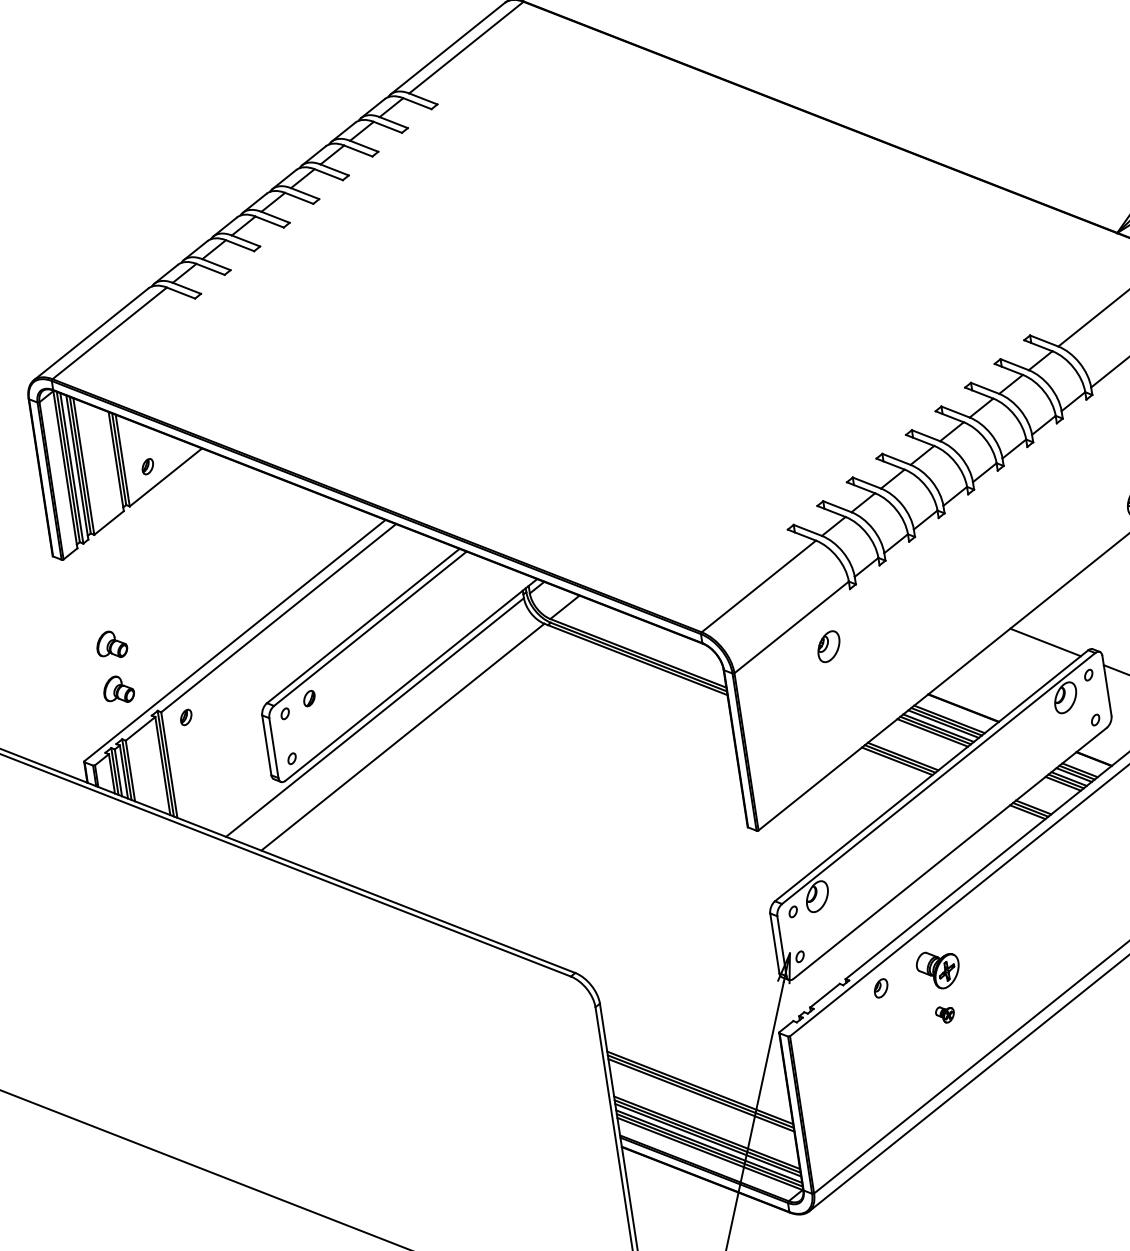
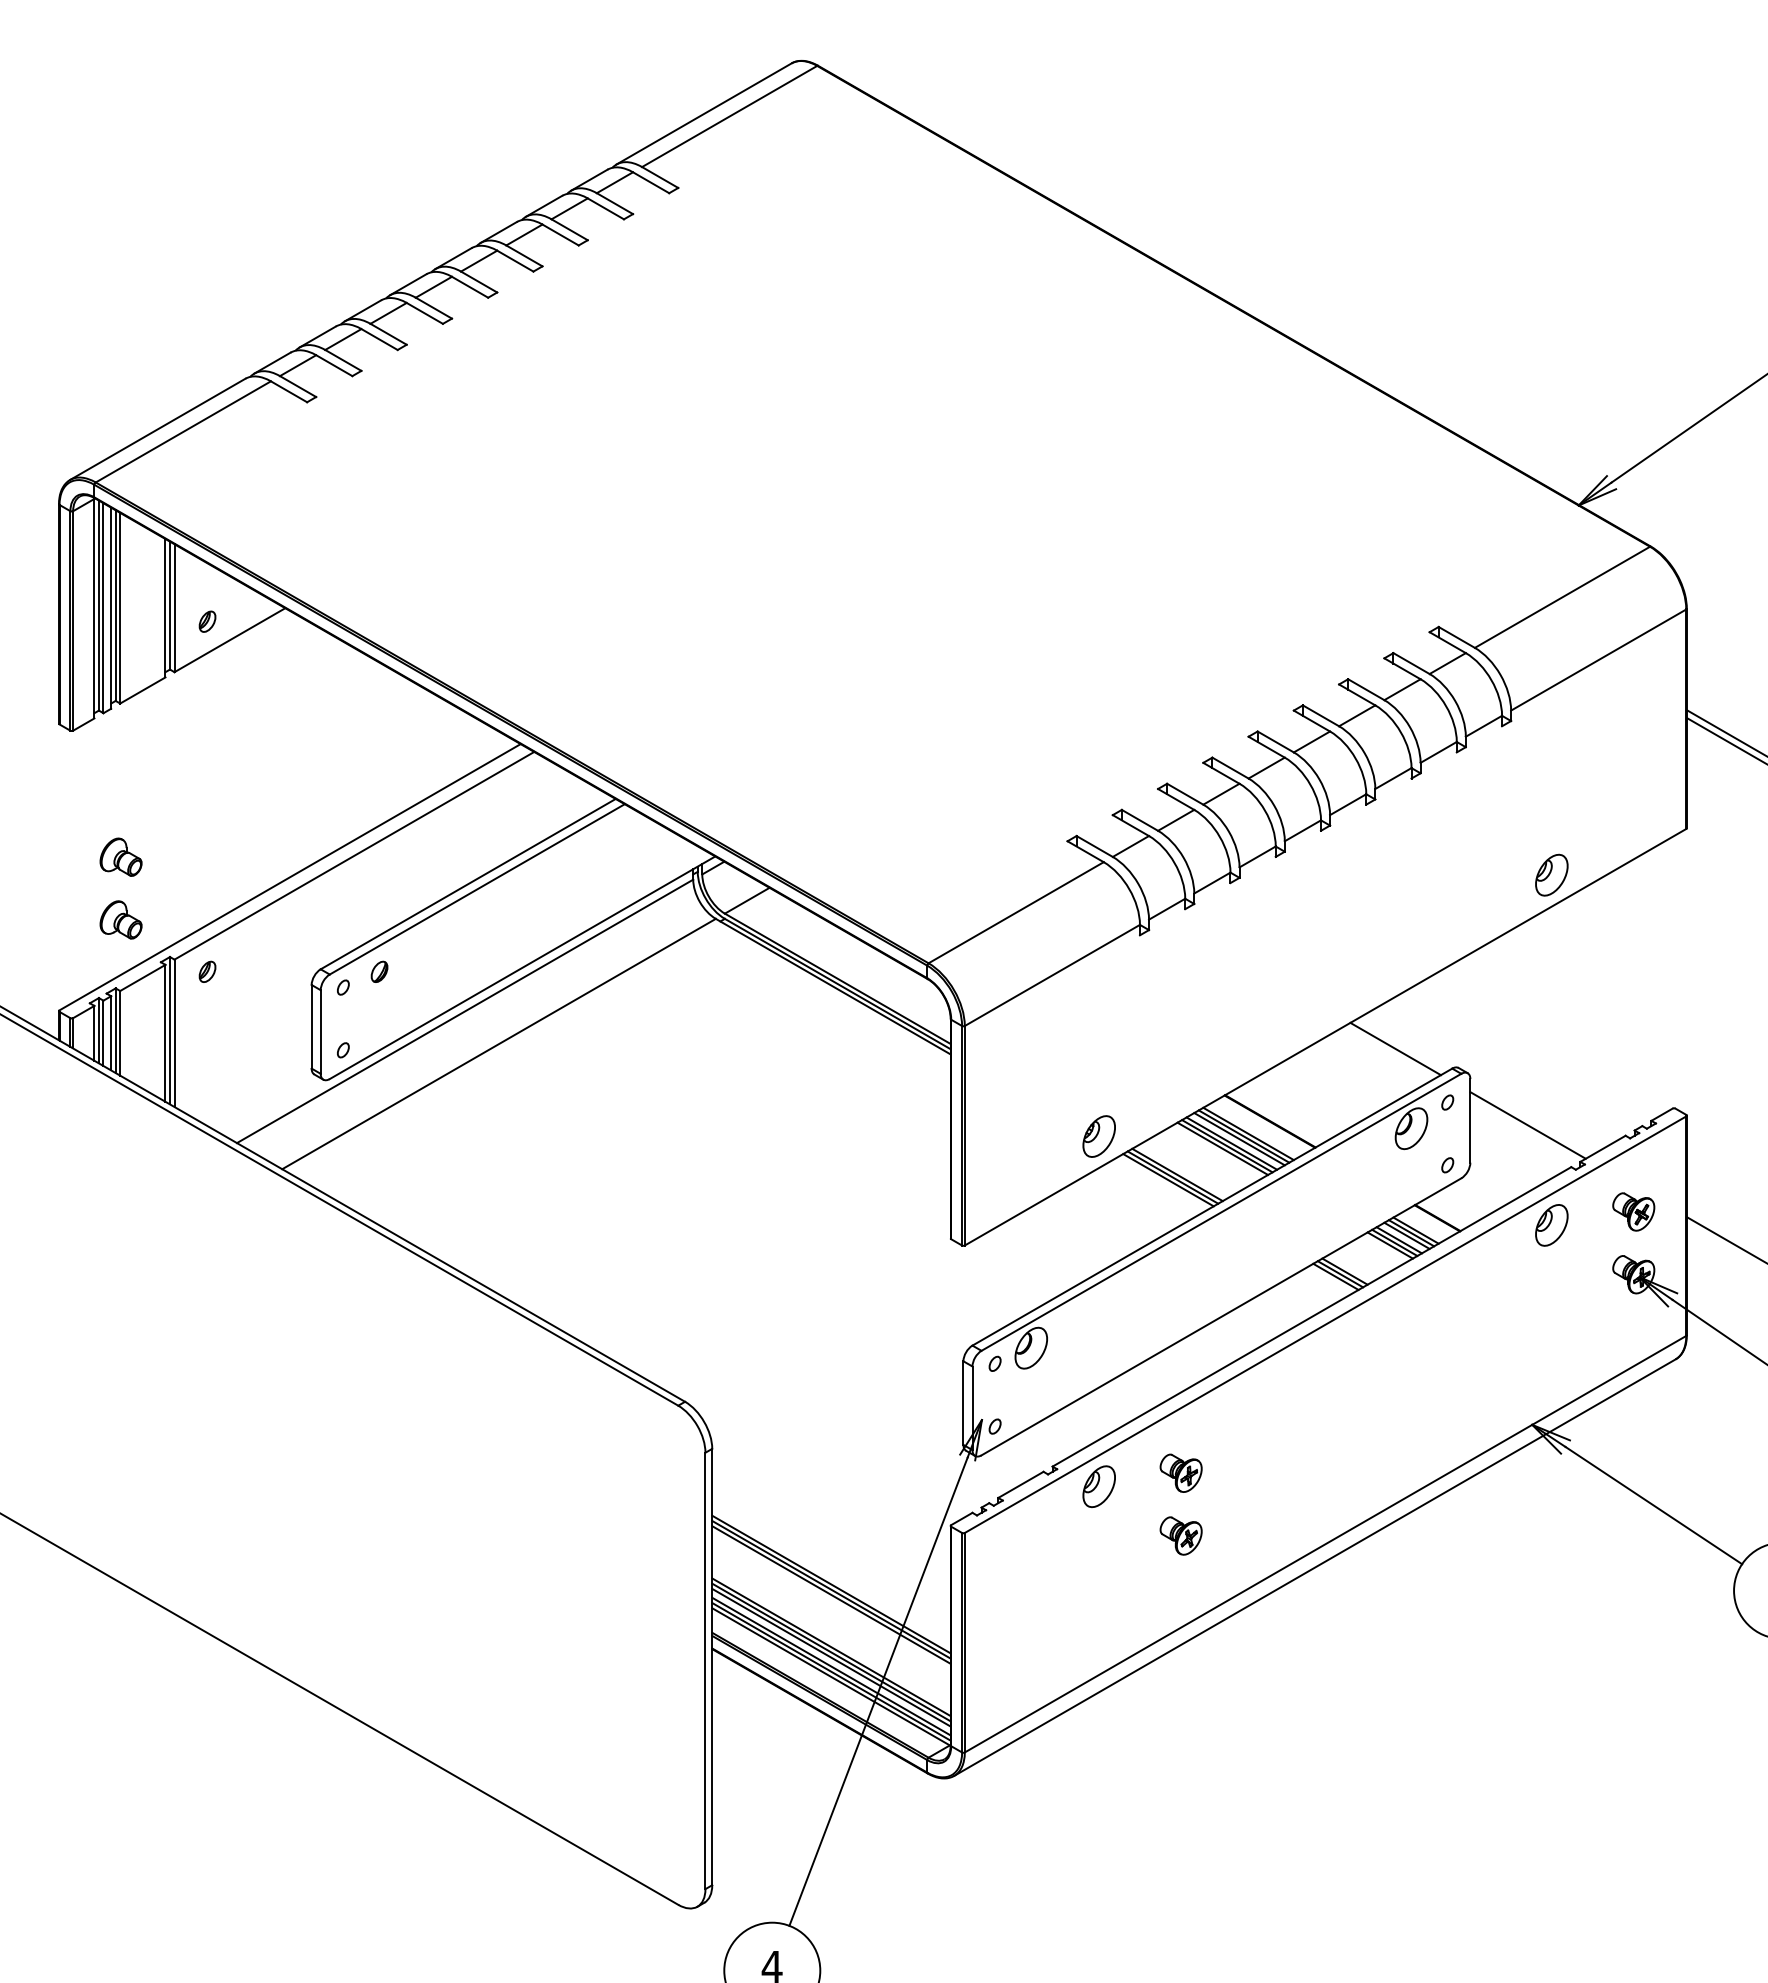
part: (828, 646) -> (1098, 1136), moved
part: (937, 969) -> (1180, 1472), size x0.71
part: (880, 988) -> (1098, 1486), size x1.67
part: (944, 1014) -> (1180, 1535), size x1.67

